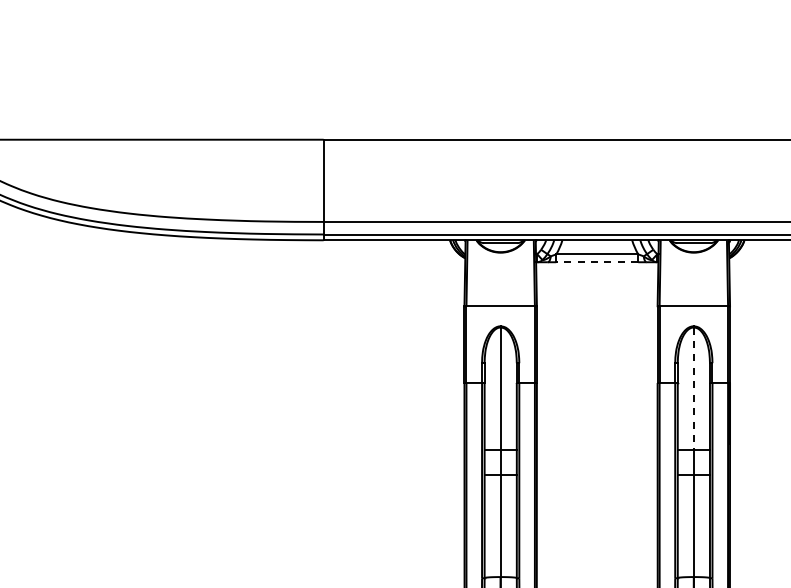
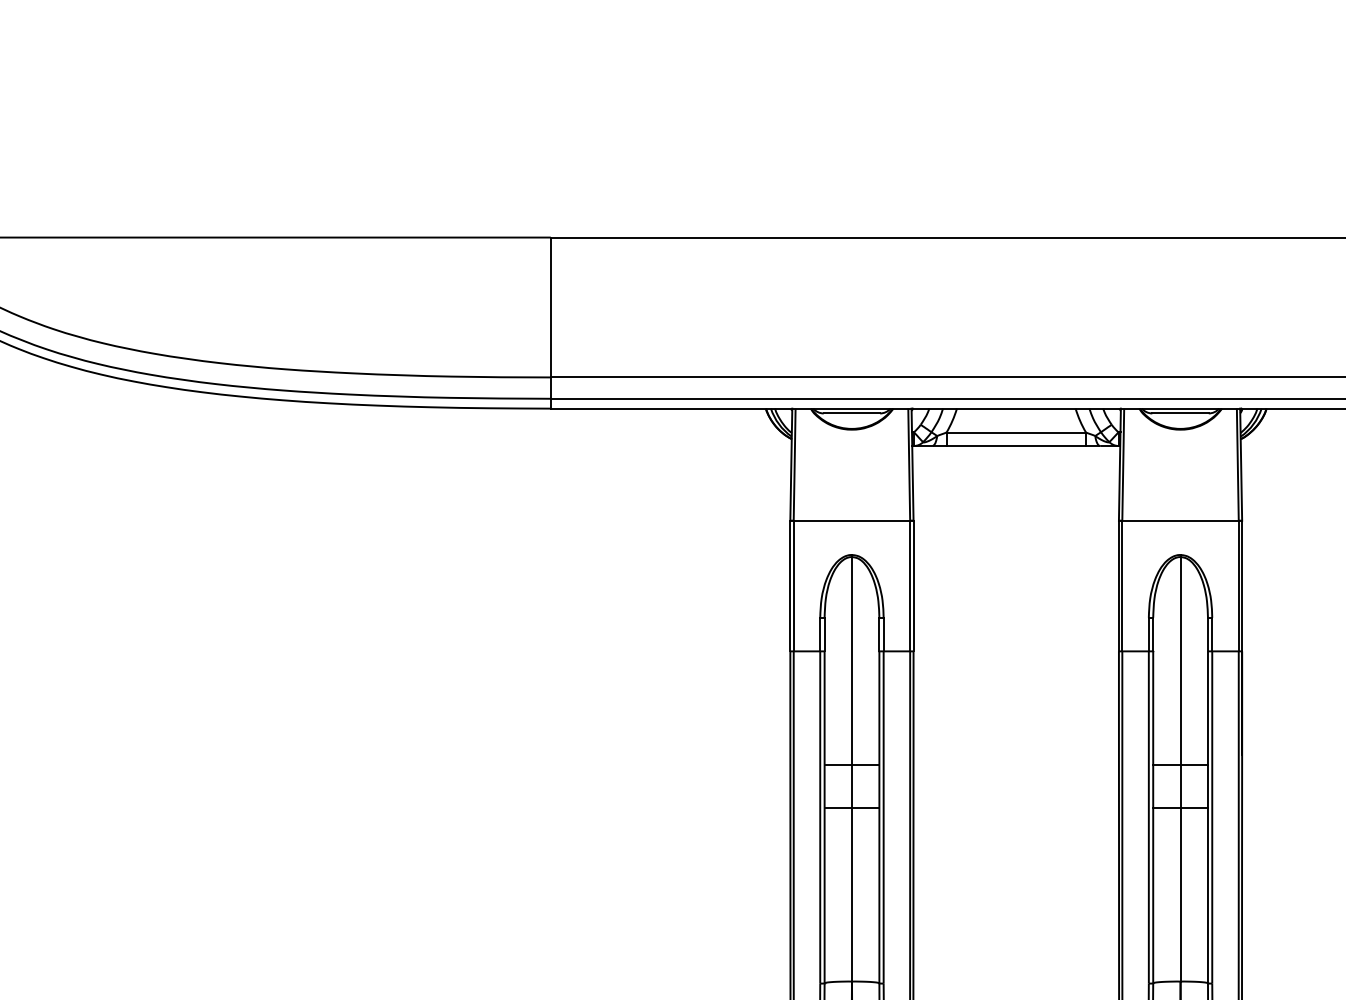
line: (597, 262) -> (1016, 446), dashed -> solid
line: (693, 389) -> (1179, 662), dashed -> solid

